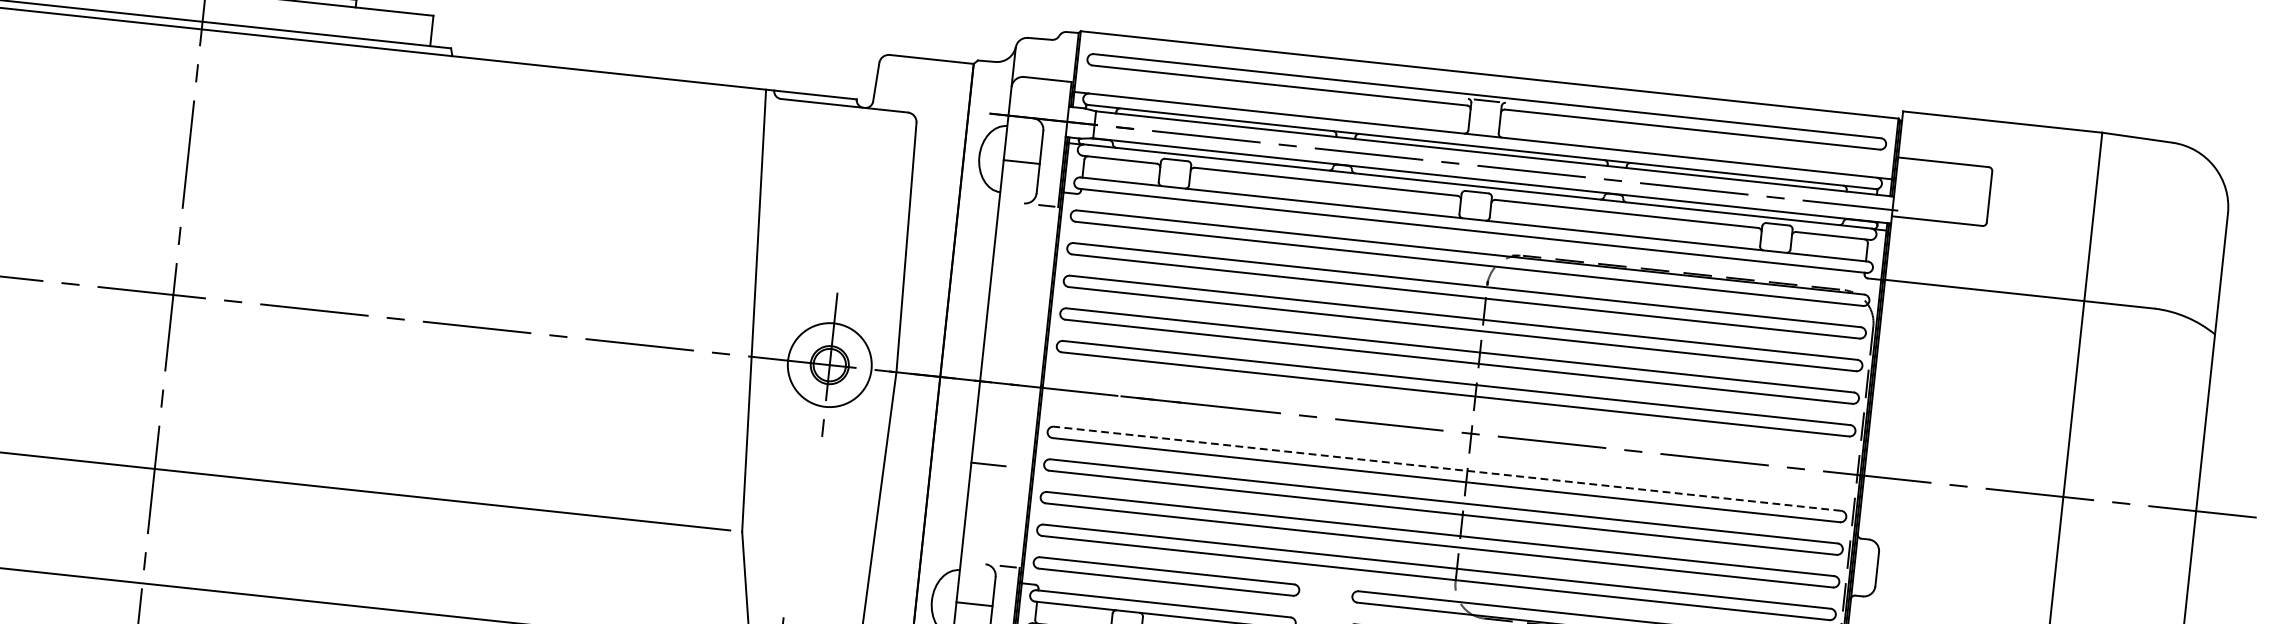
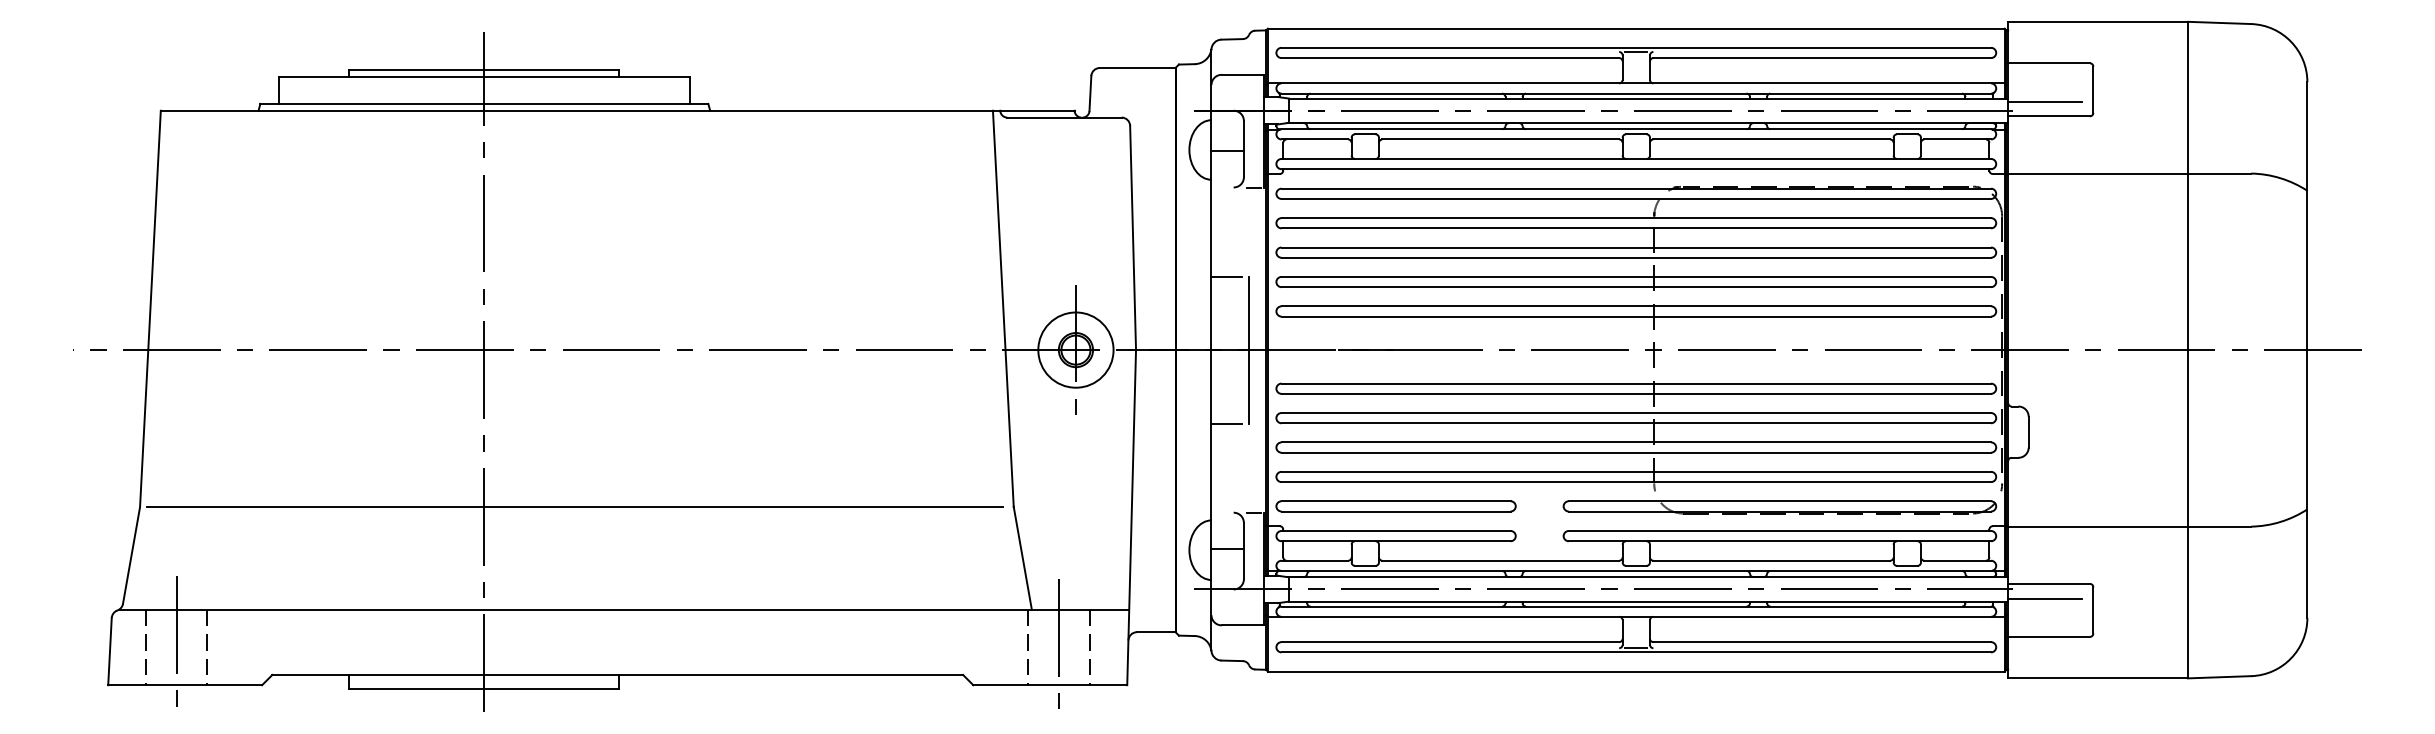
line: (1933, 204) -> (2044, 101), added
line: (1005, 301) -> (1226, 276), added
line: (1022, 385) -> (1249, 349), added
line: (1447, 468) -> (1636, 383), dashed -> solid

